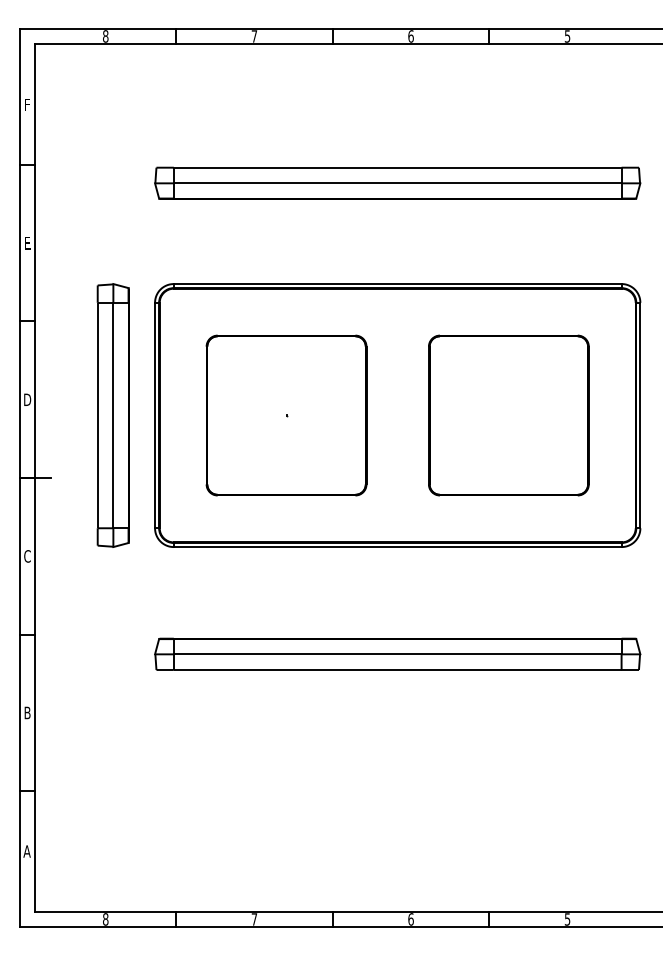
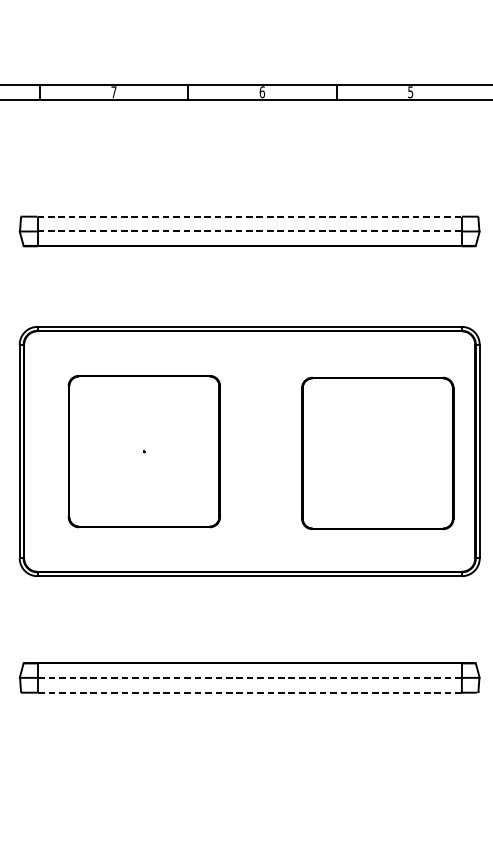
line: (397, 167) -> (249, 216), solid -> dashed
line: (397, 183) -> (249, 231), solid -> dashed
part: (508, 415) -> (377, 453), moved
line: (397, 654) -> (249, 678), solid -> dashed
line: (396, 670) -> (248, 693), solid -> dashed

